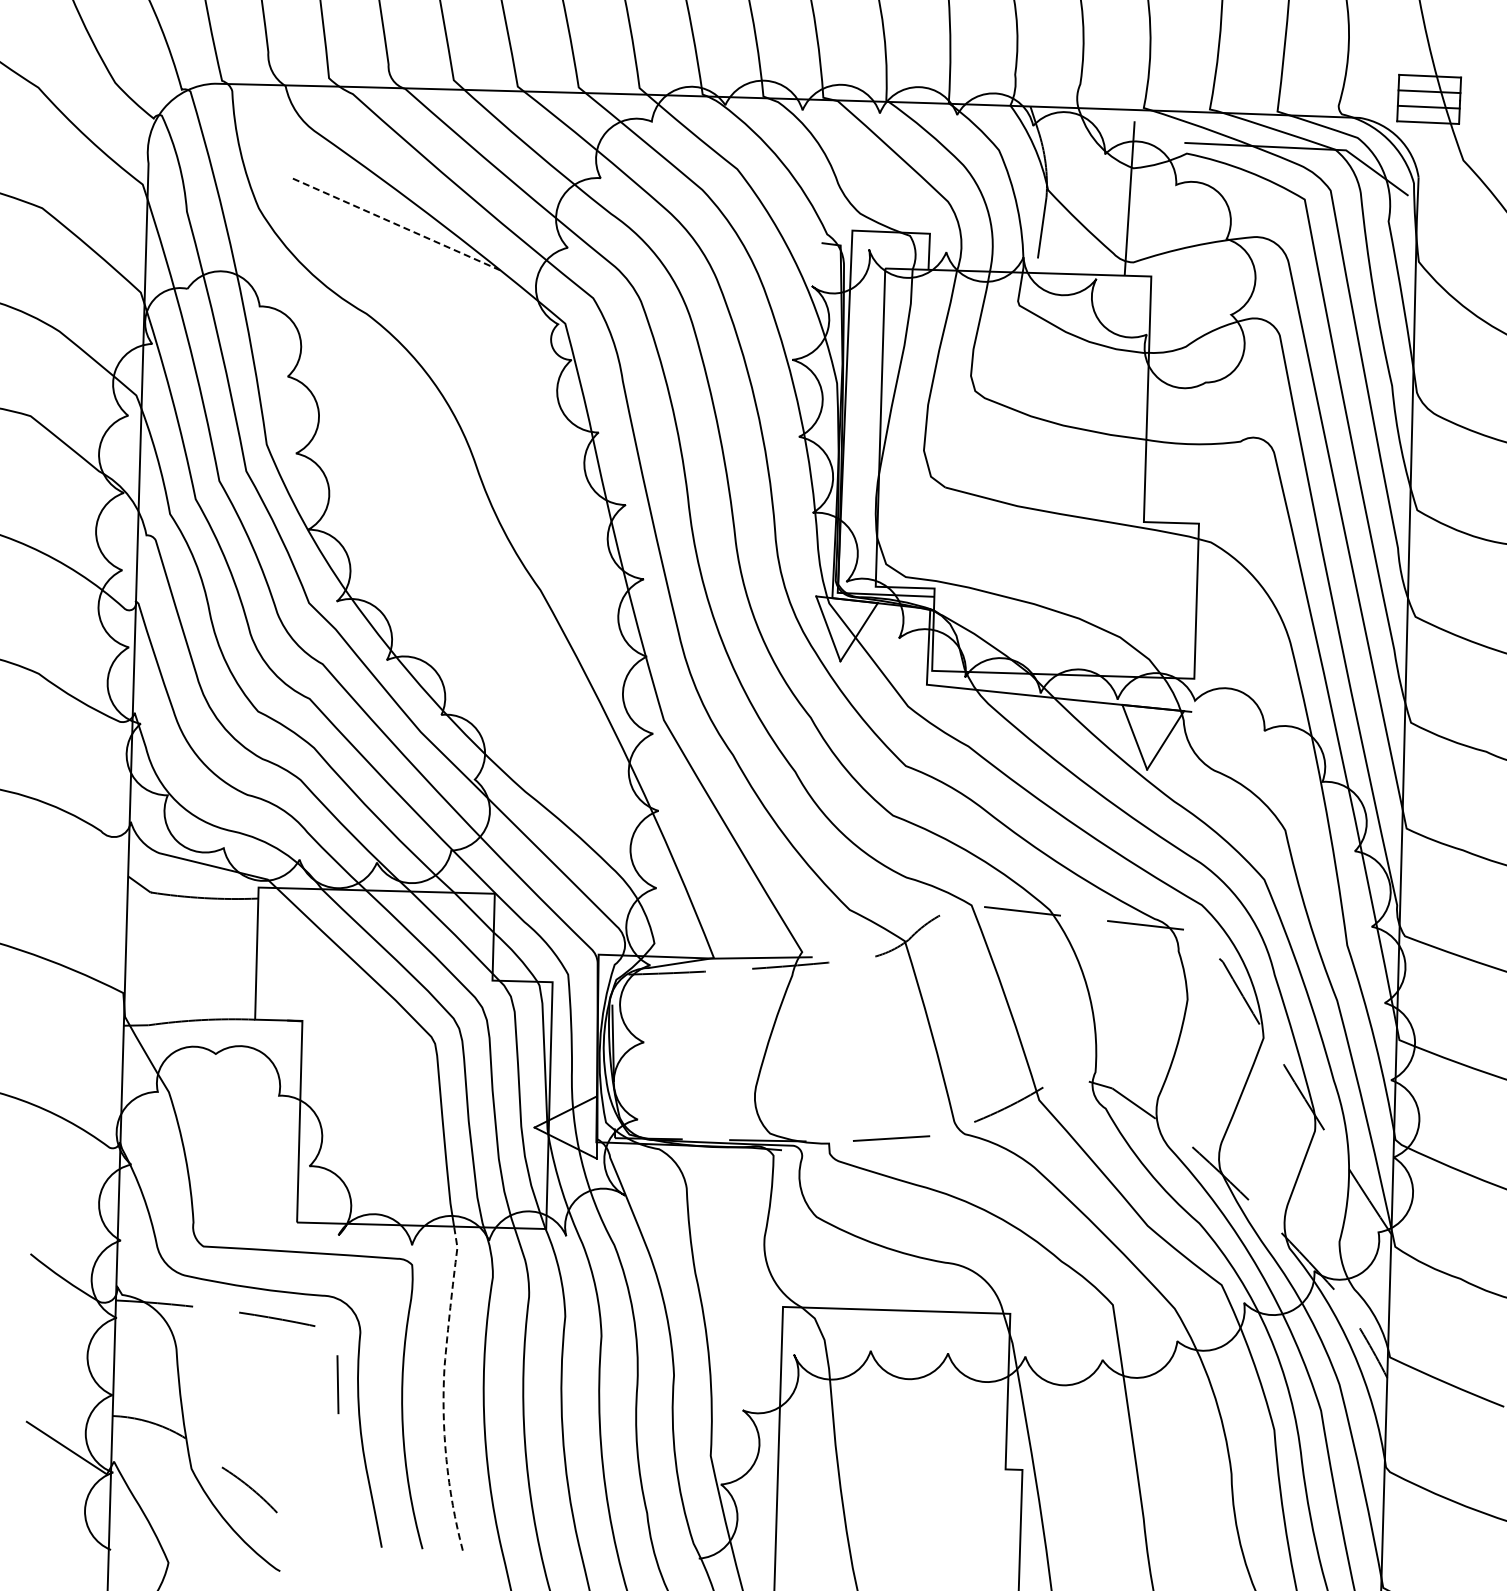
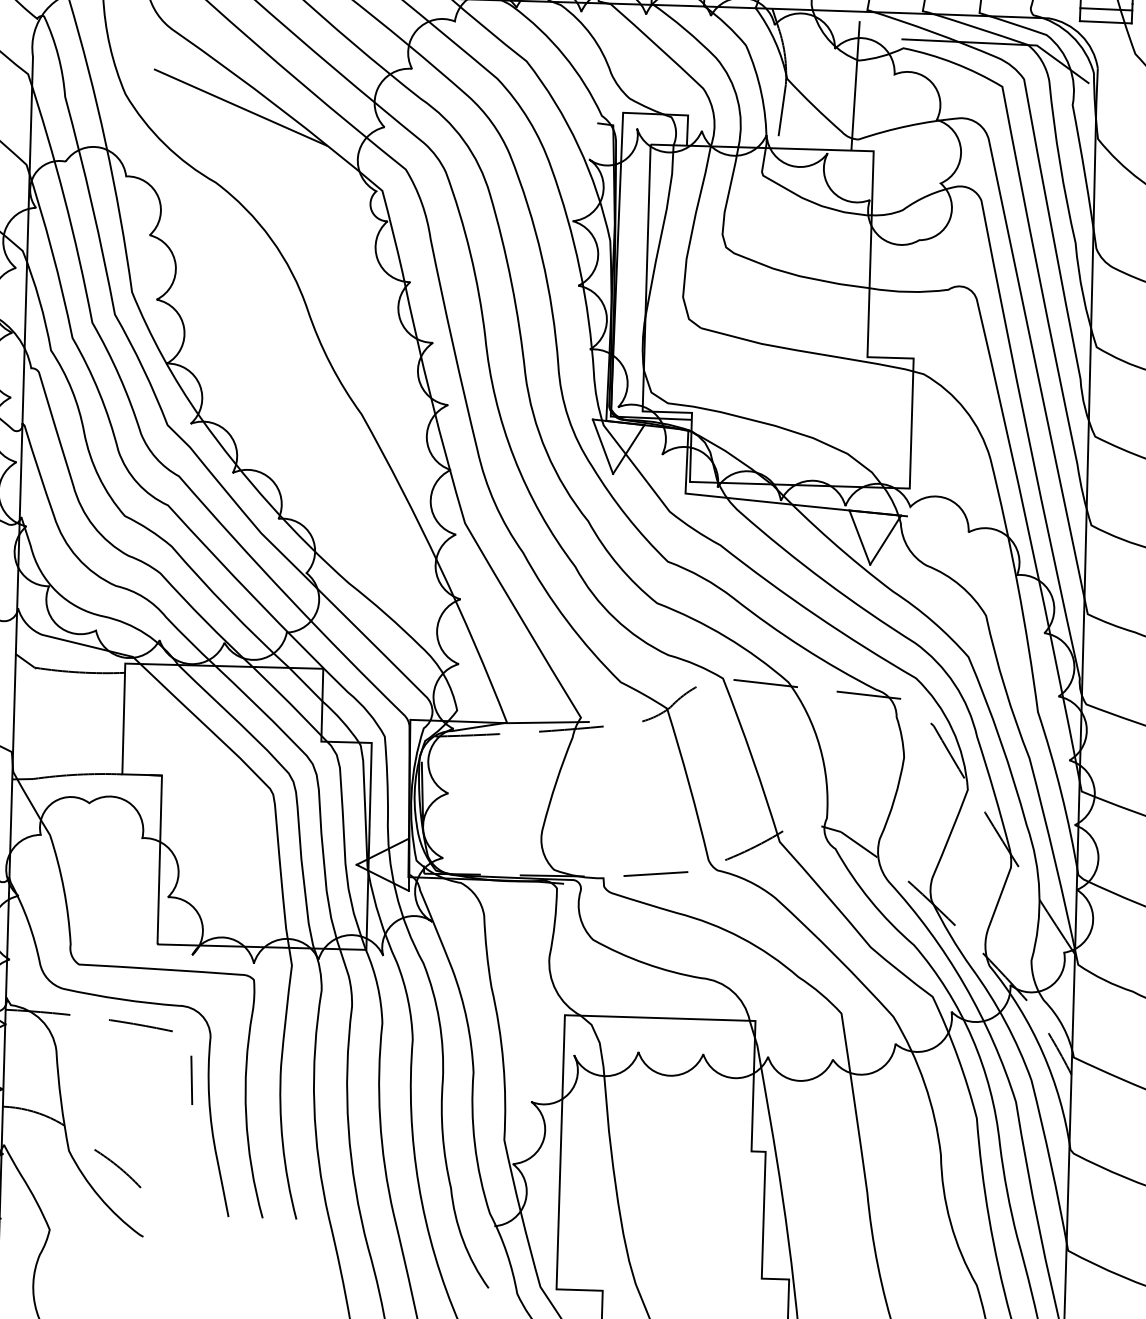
line: (396, 224) -> (240, 107), dashed -> solid
line: (443, 1390) -> (280, 1085), dashed -> solid

